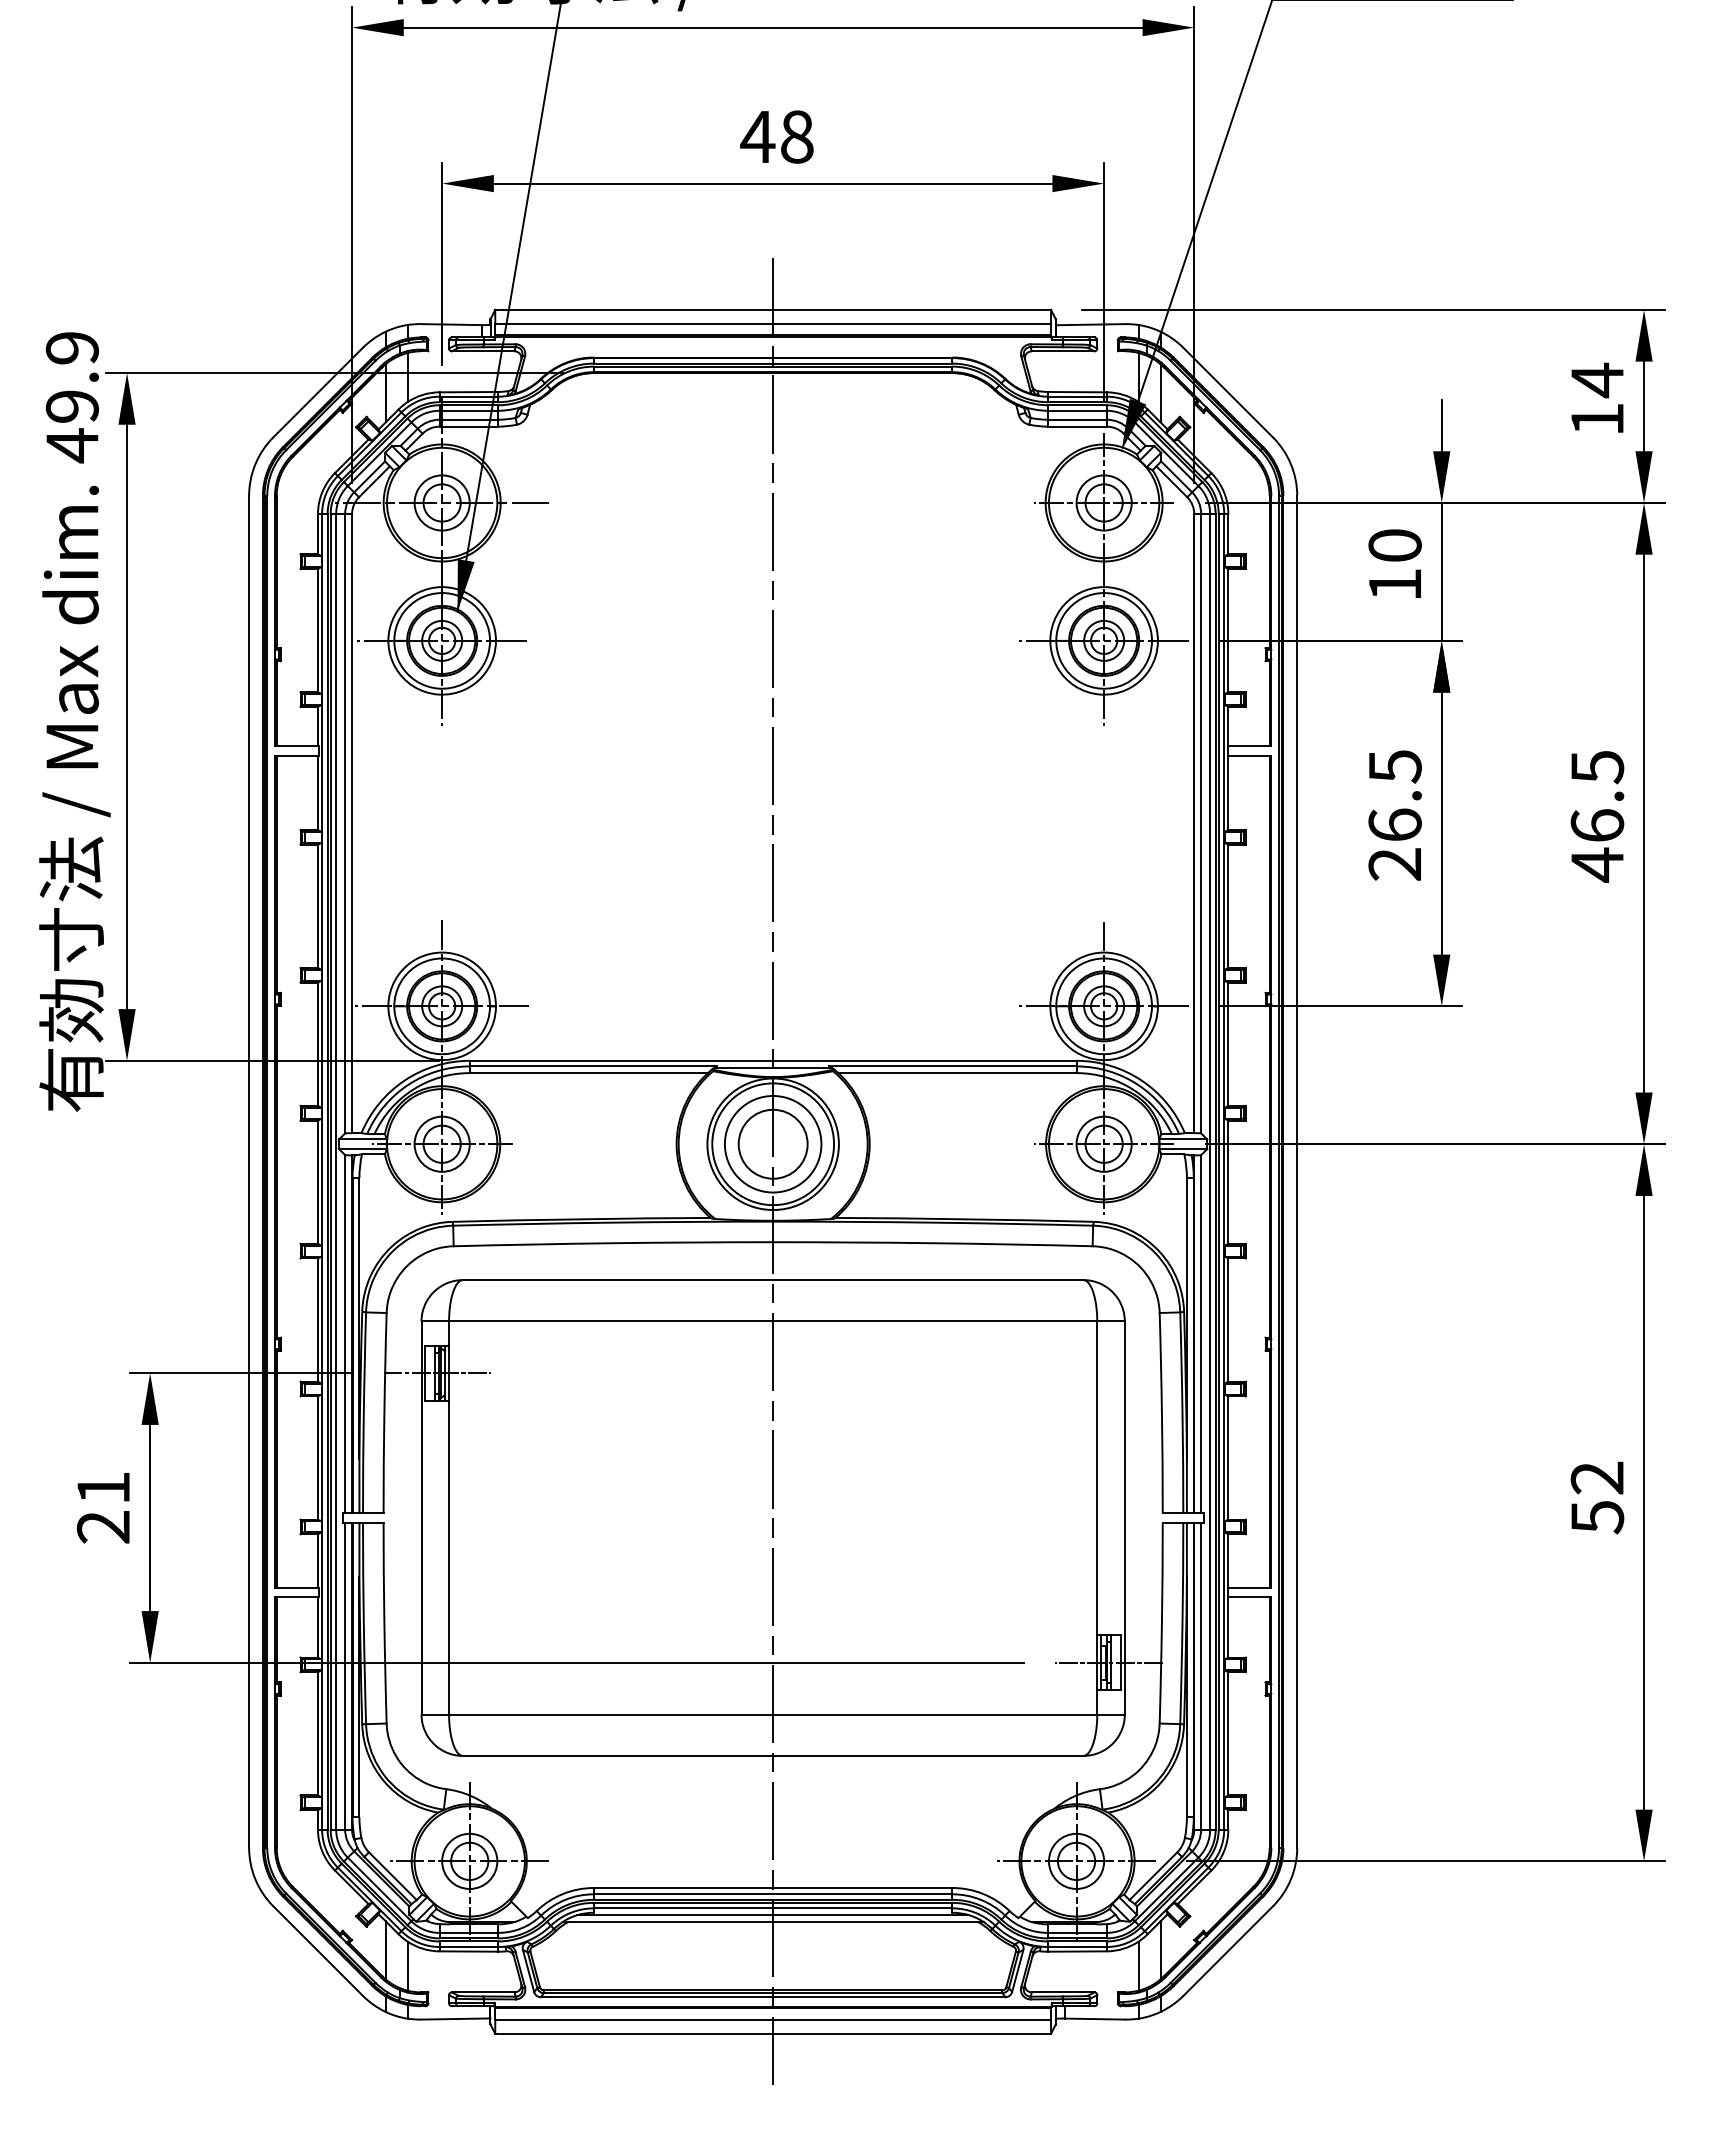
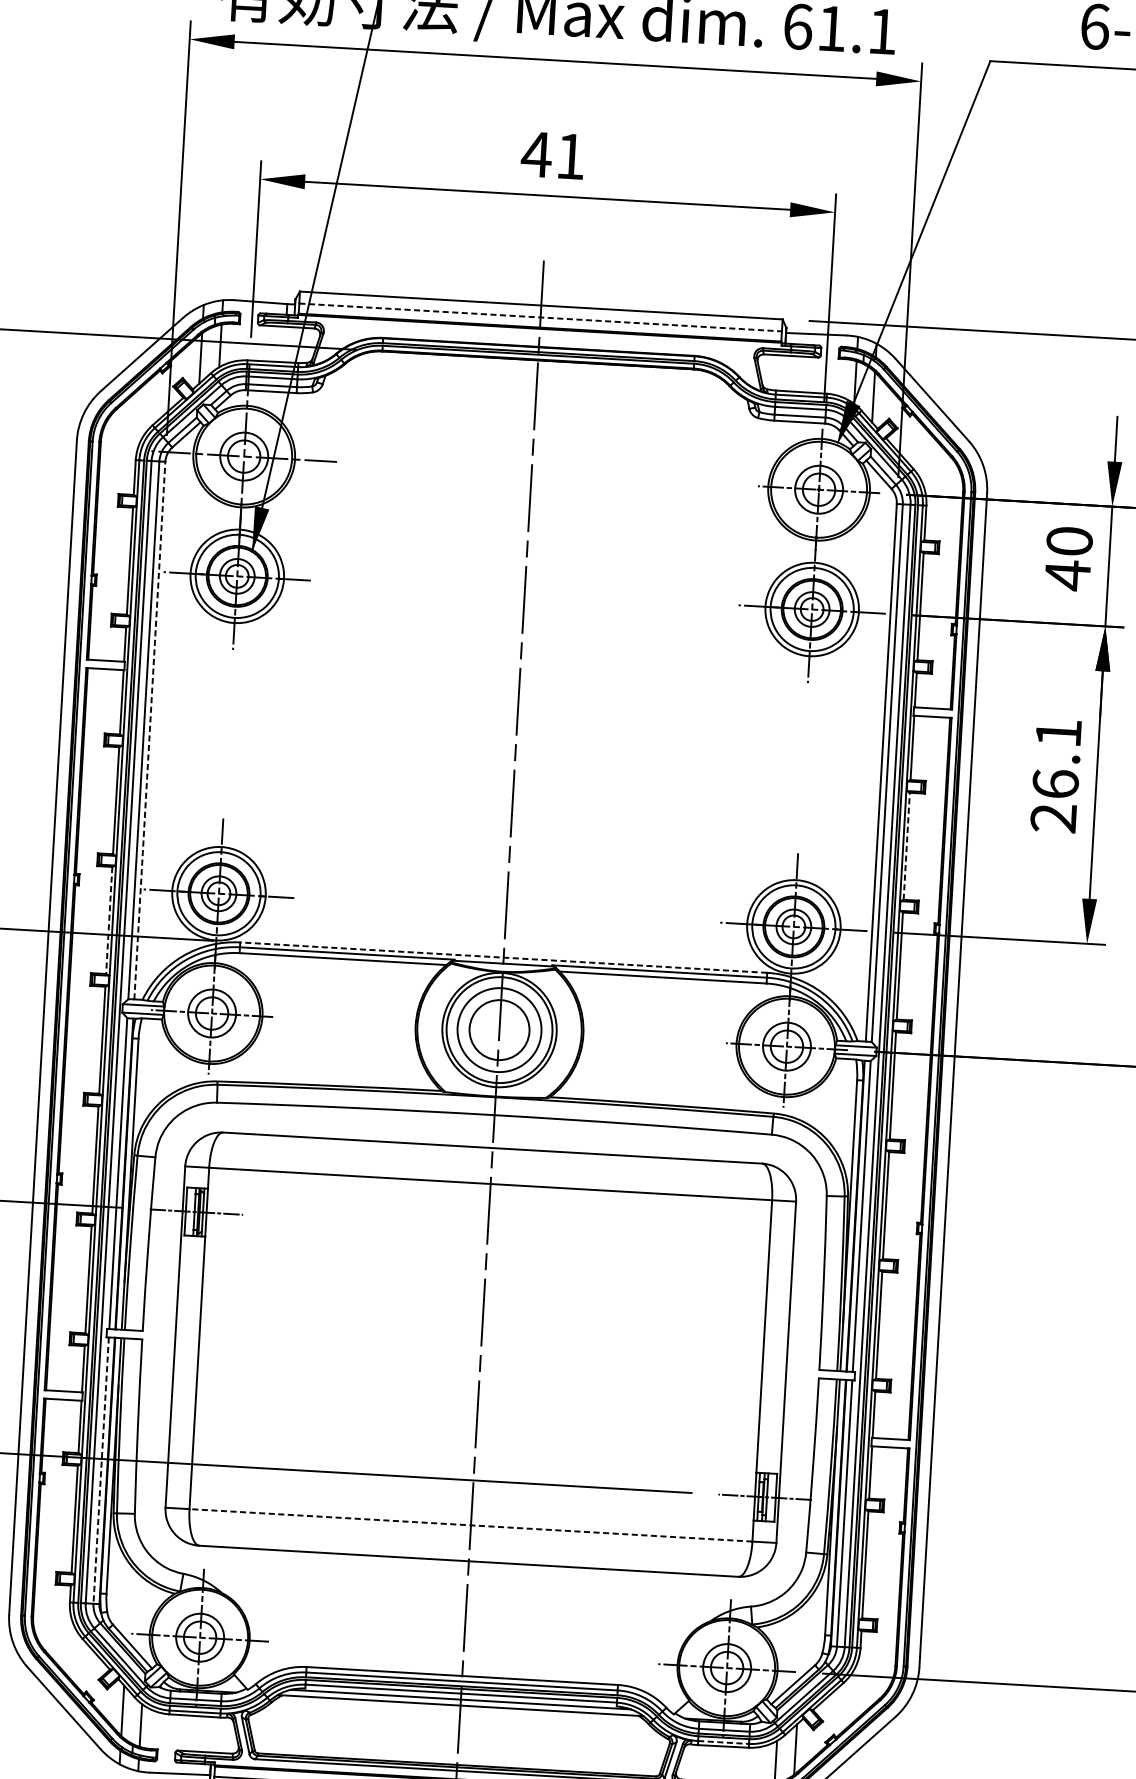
text: (797, 136) -> (571, 156), 48 -> 41
line: (773, 323) -> (540, 317), solid -> dashed
text: (1394, 584) -> (1067, 575), 10 -> 40
text: (1395, 766) -> (1058, 733), 26.5 -> 26.1
line: (352, 823) -> (150, 730), solid -> dashed
line: (1228, 906) -> (906, 846), solid -> dashed
line: (317, 1044) -> (108, 920), solid -> dashed
line: (772, 1060) -> (503, 957), solid -> dashed
line: (345, 1676) -> (101, 1470), solid -> dashed
line: (772, 1714) -> (470, 1525), solid -> dashed
line: (1077, 1946) -> (723, 1742), solid -> dashed

